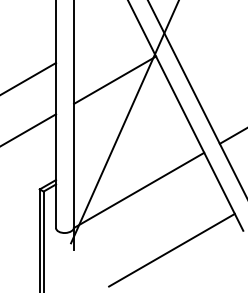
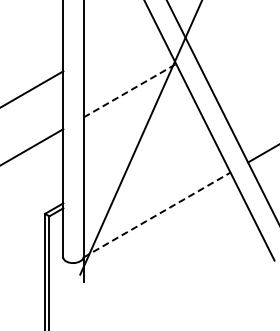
line: (115, 80) -> (130, 90), solid -> dashed
line: (139, 190) -> (157, 215), solid -> dashed
line: (172, 250) -> (194, 282), removed

